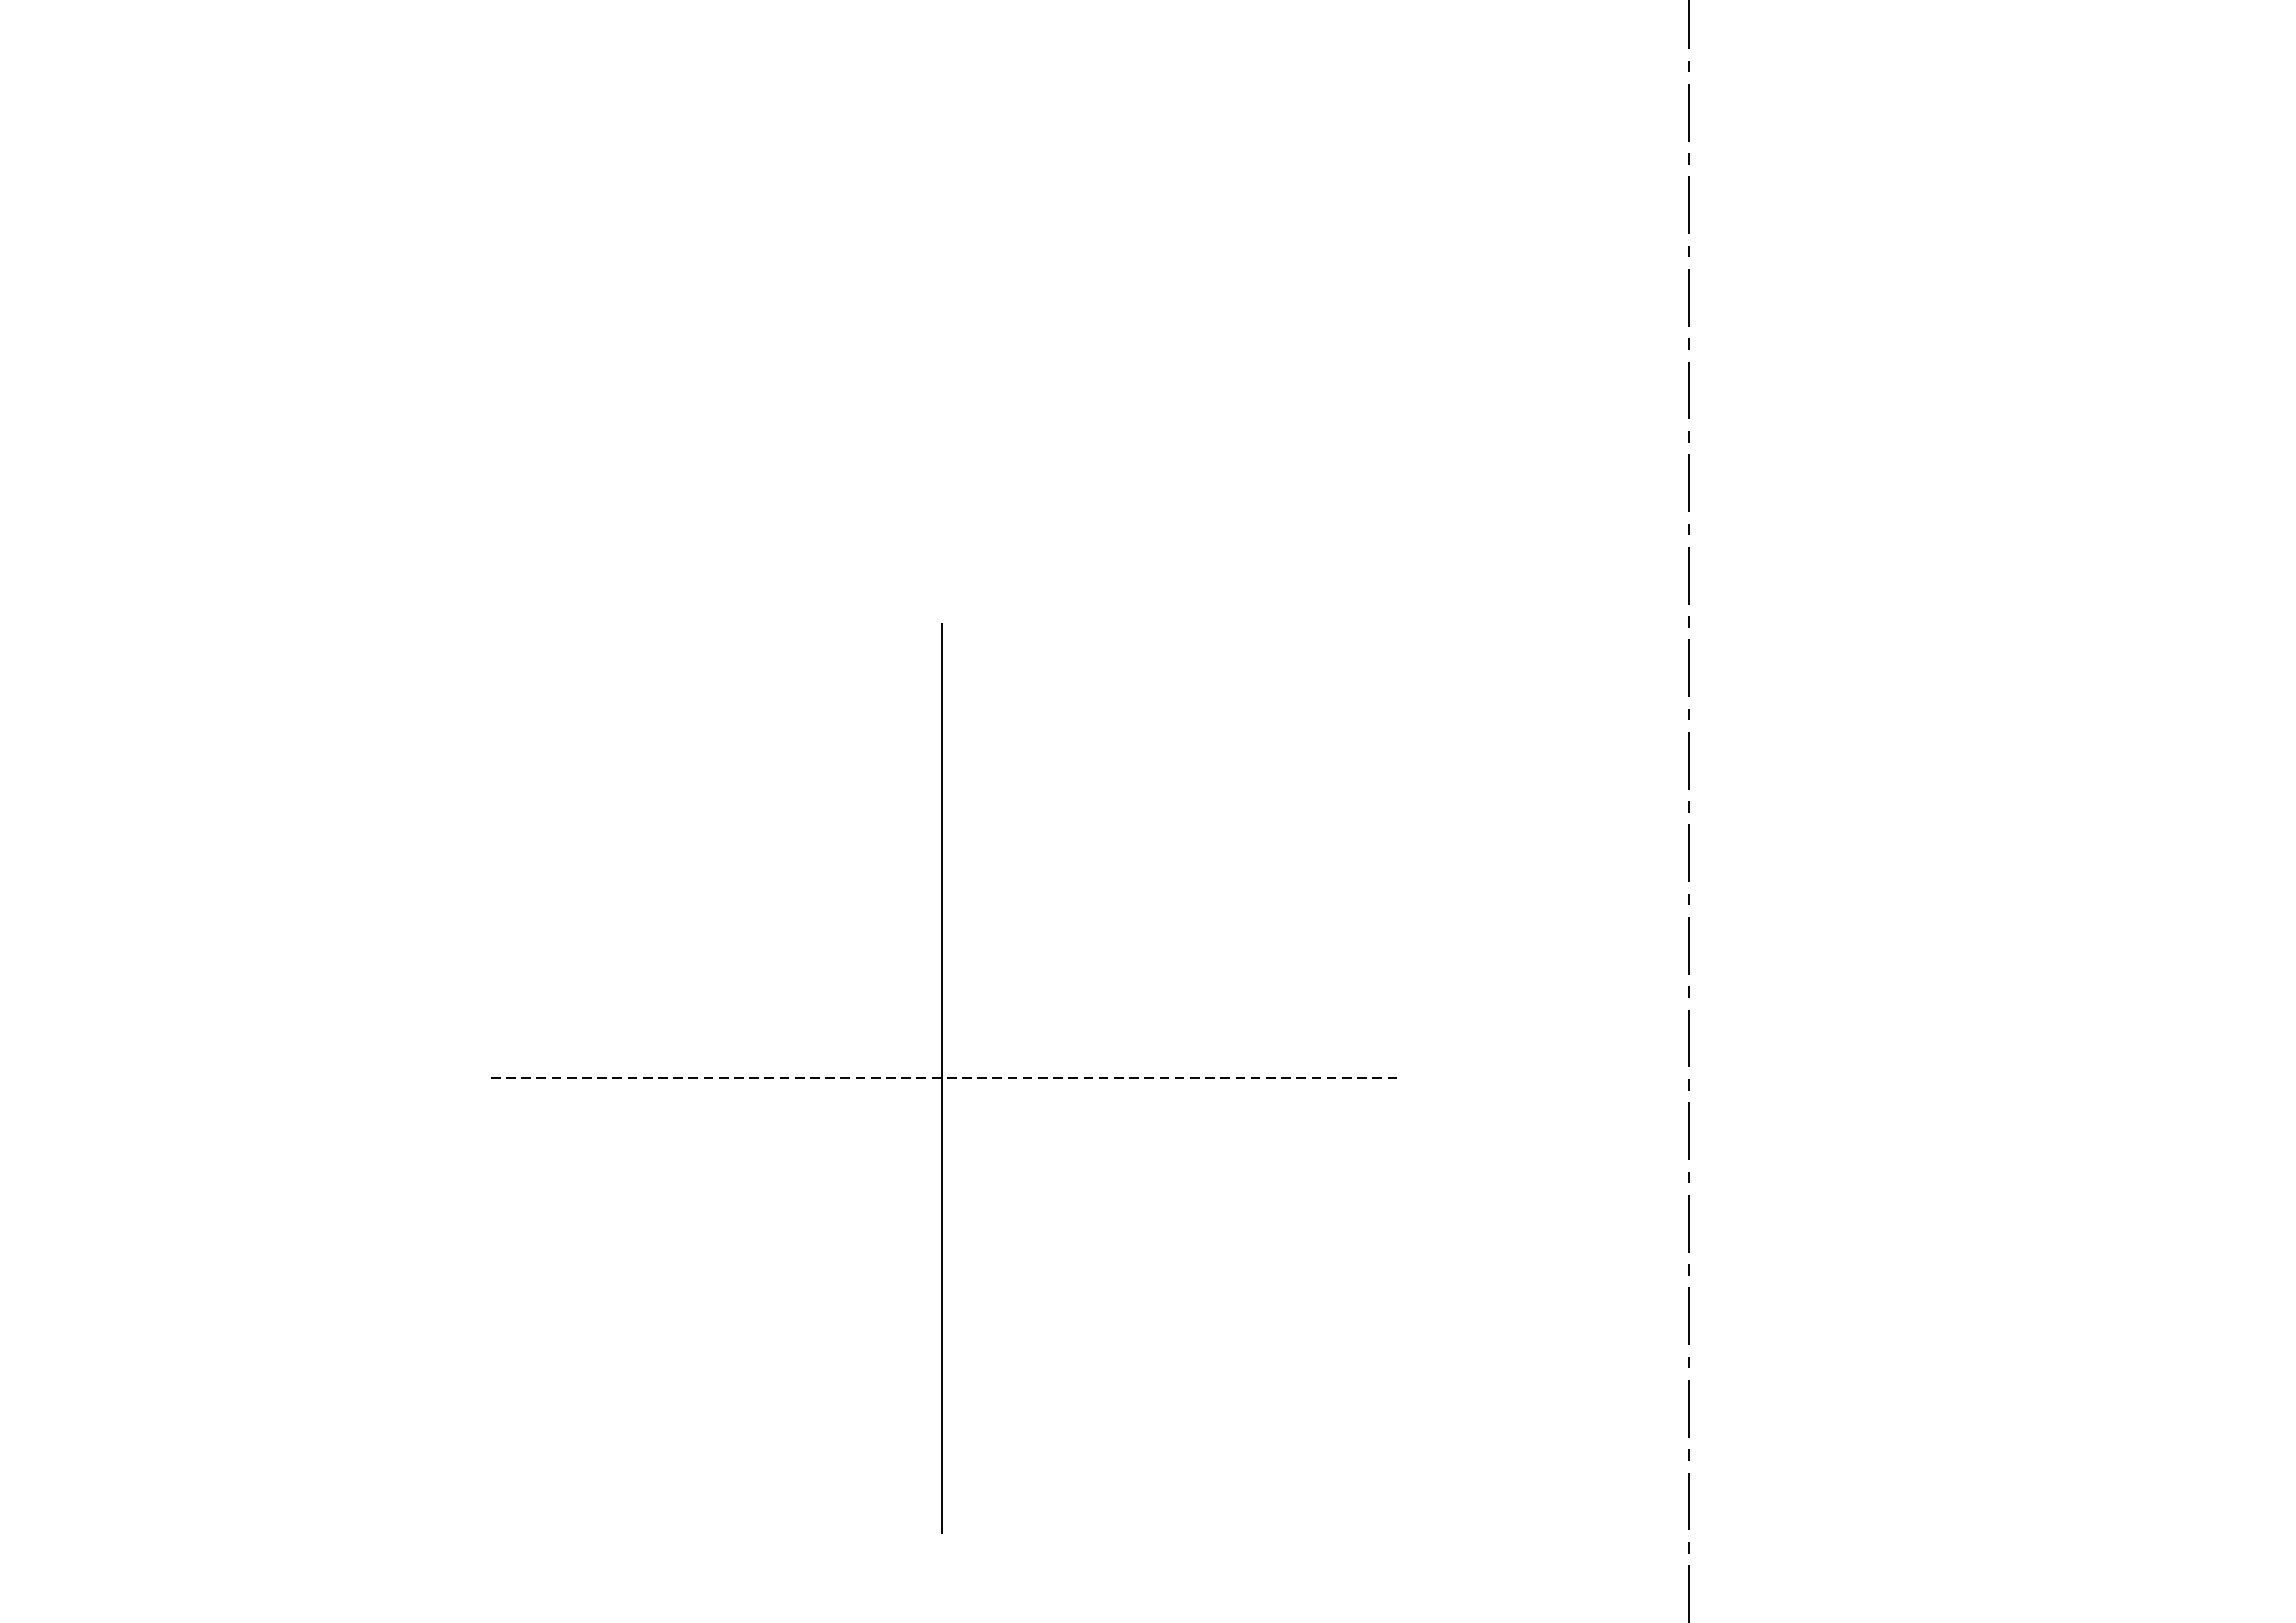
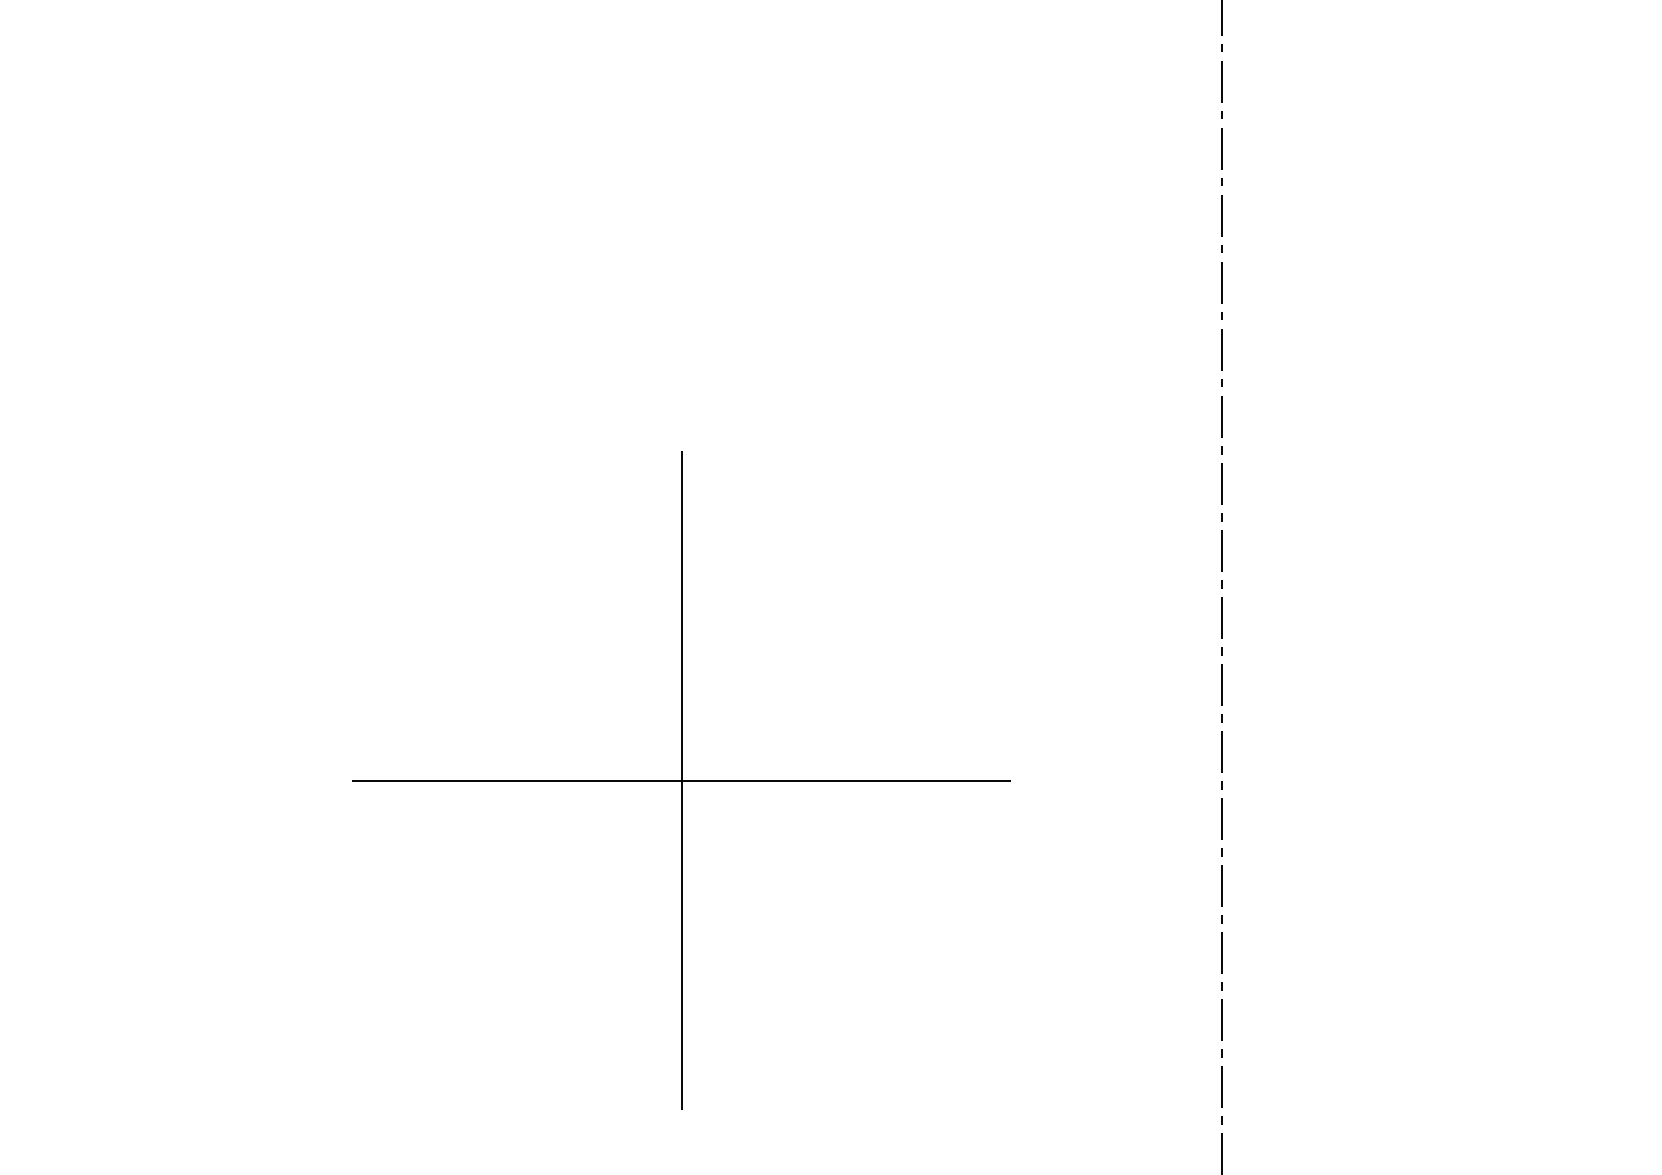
line: (941, 1078) -> (681, 780), dashed -> solid

